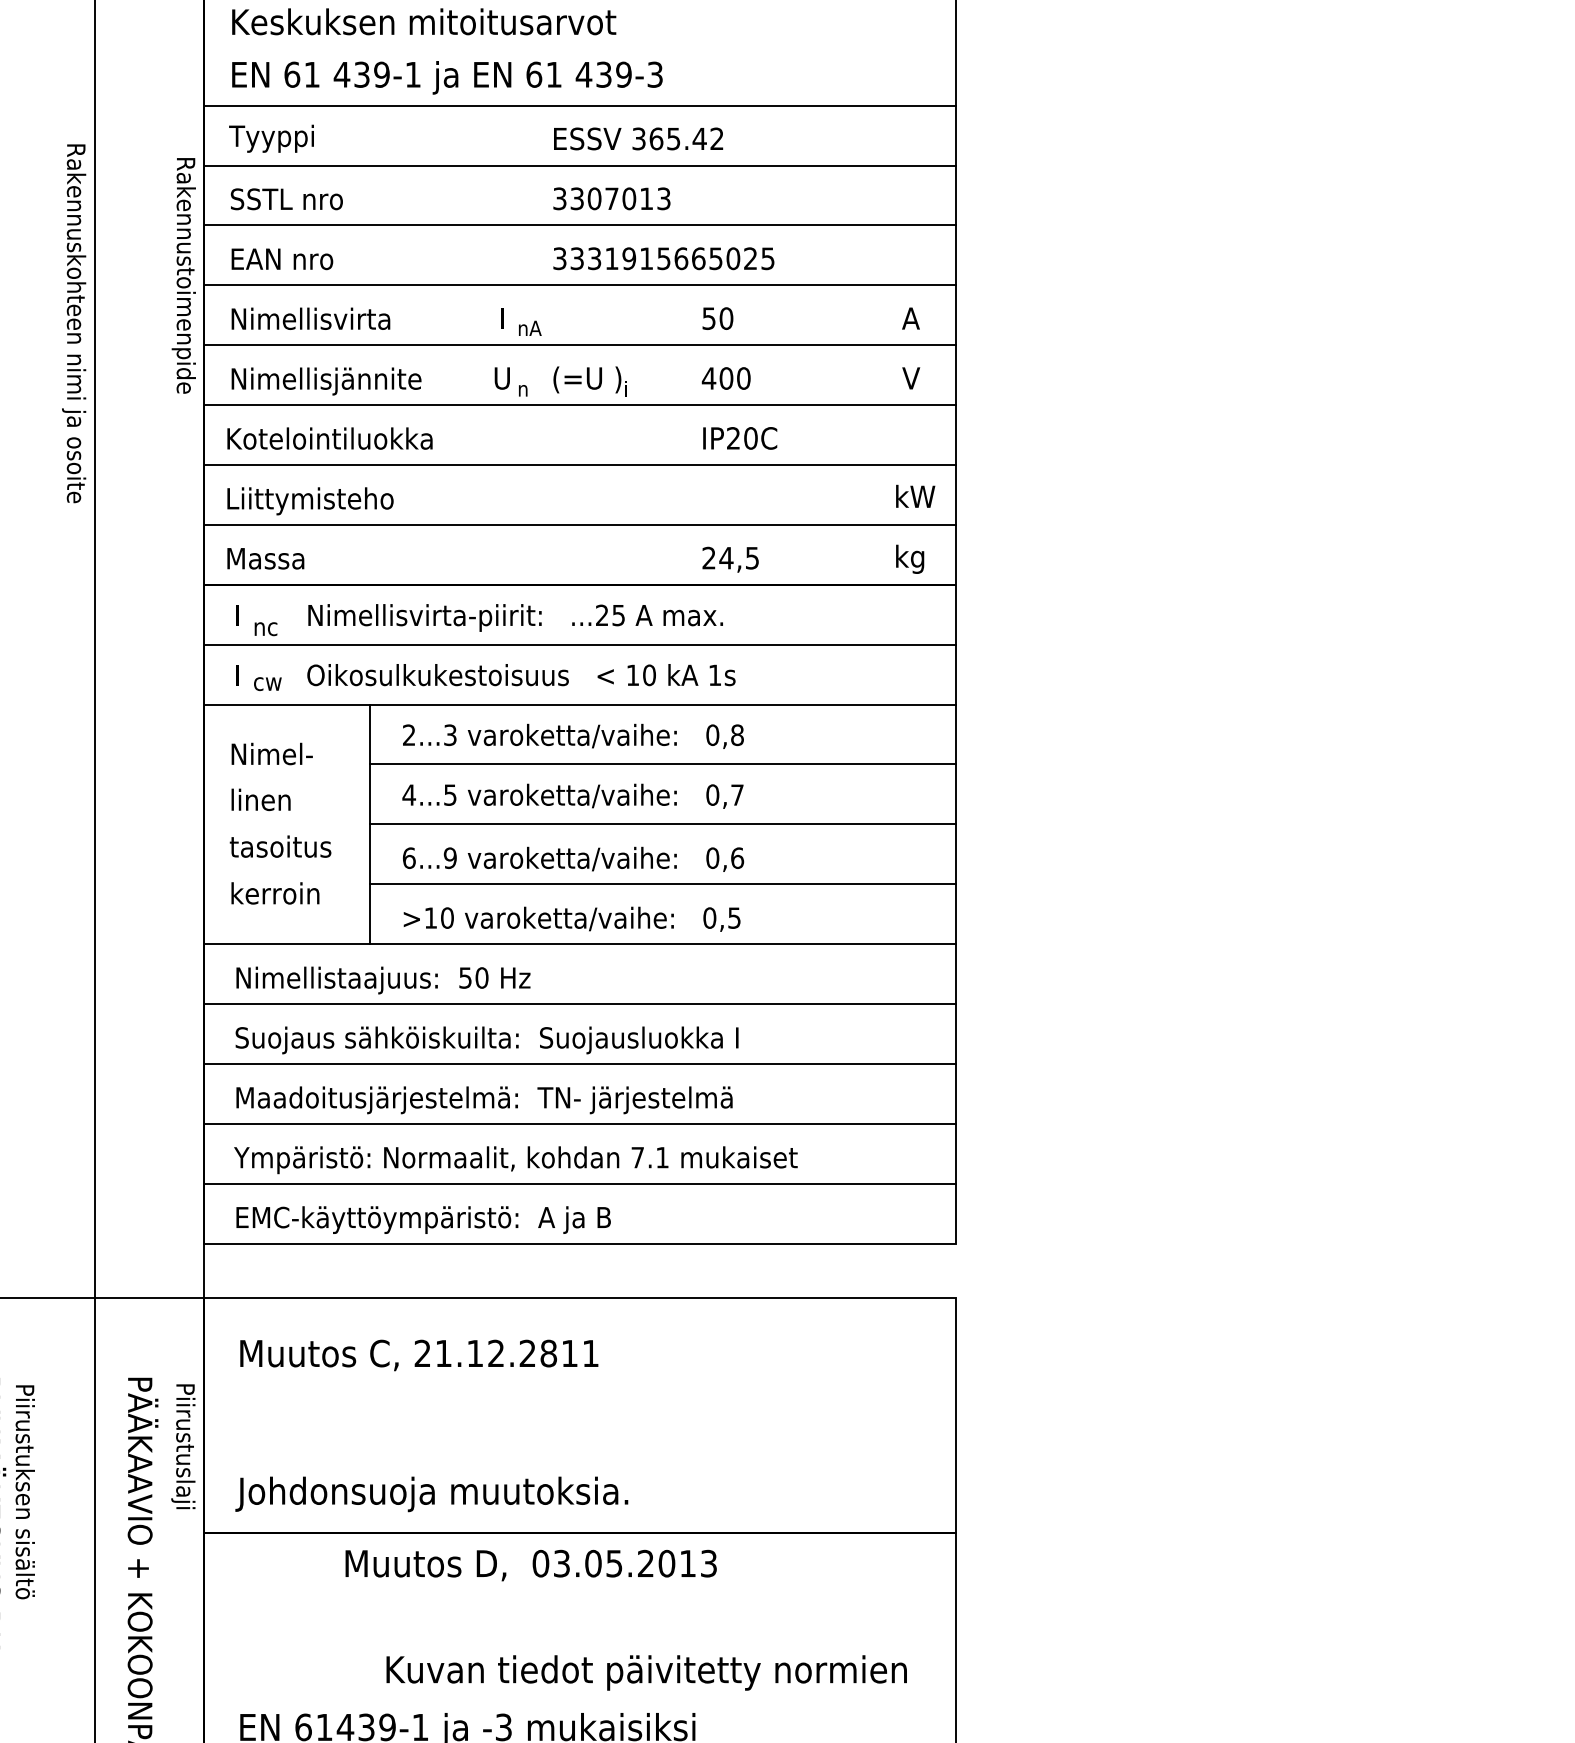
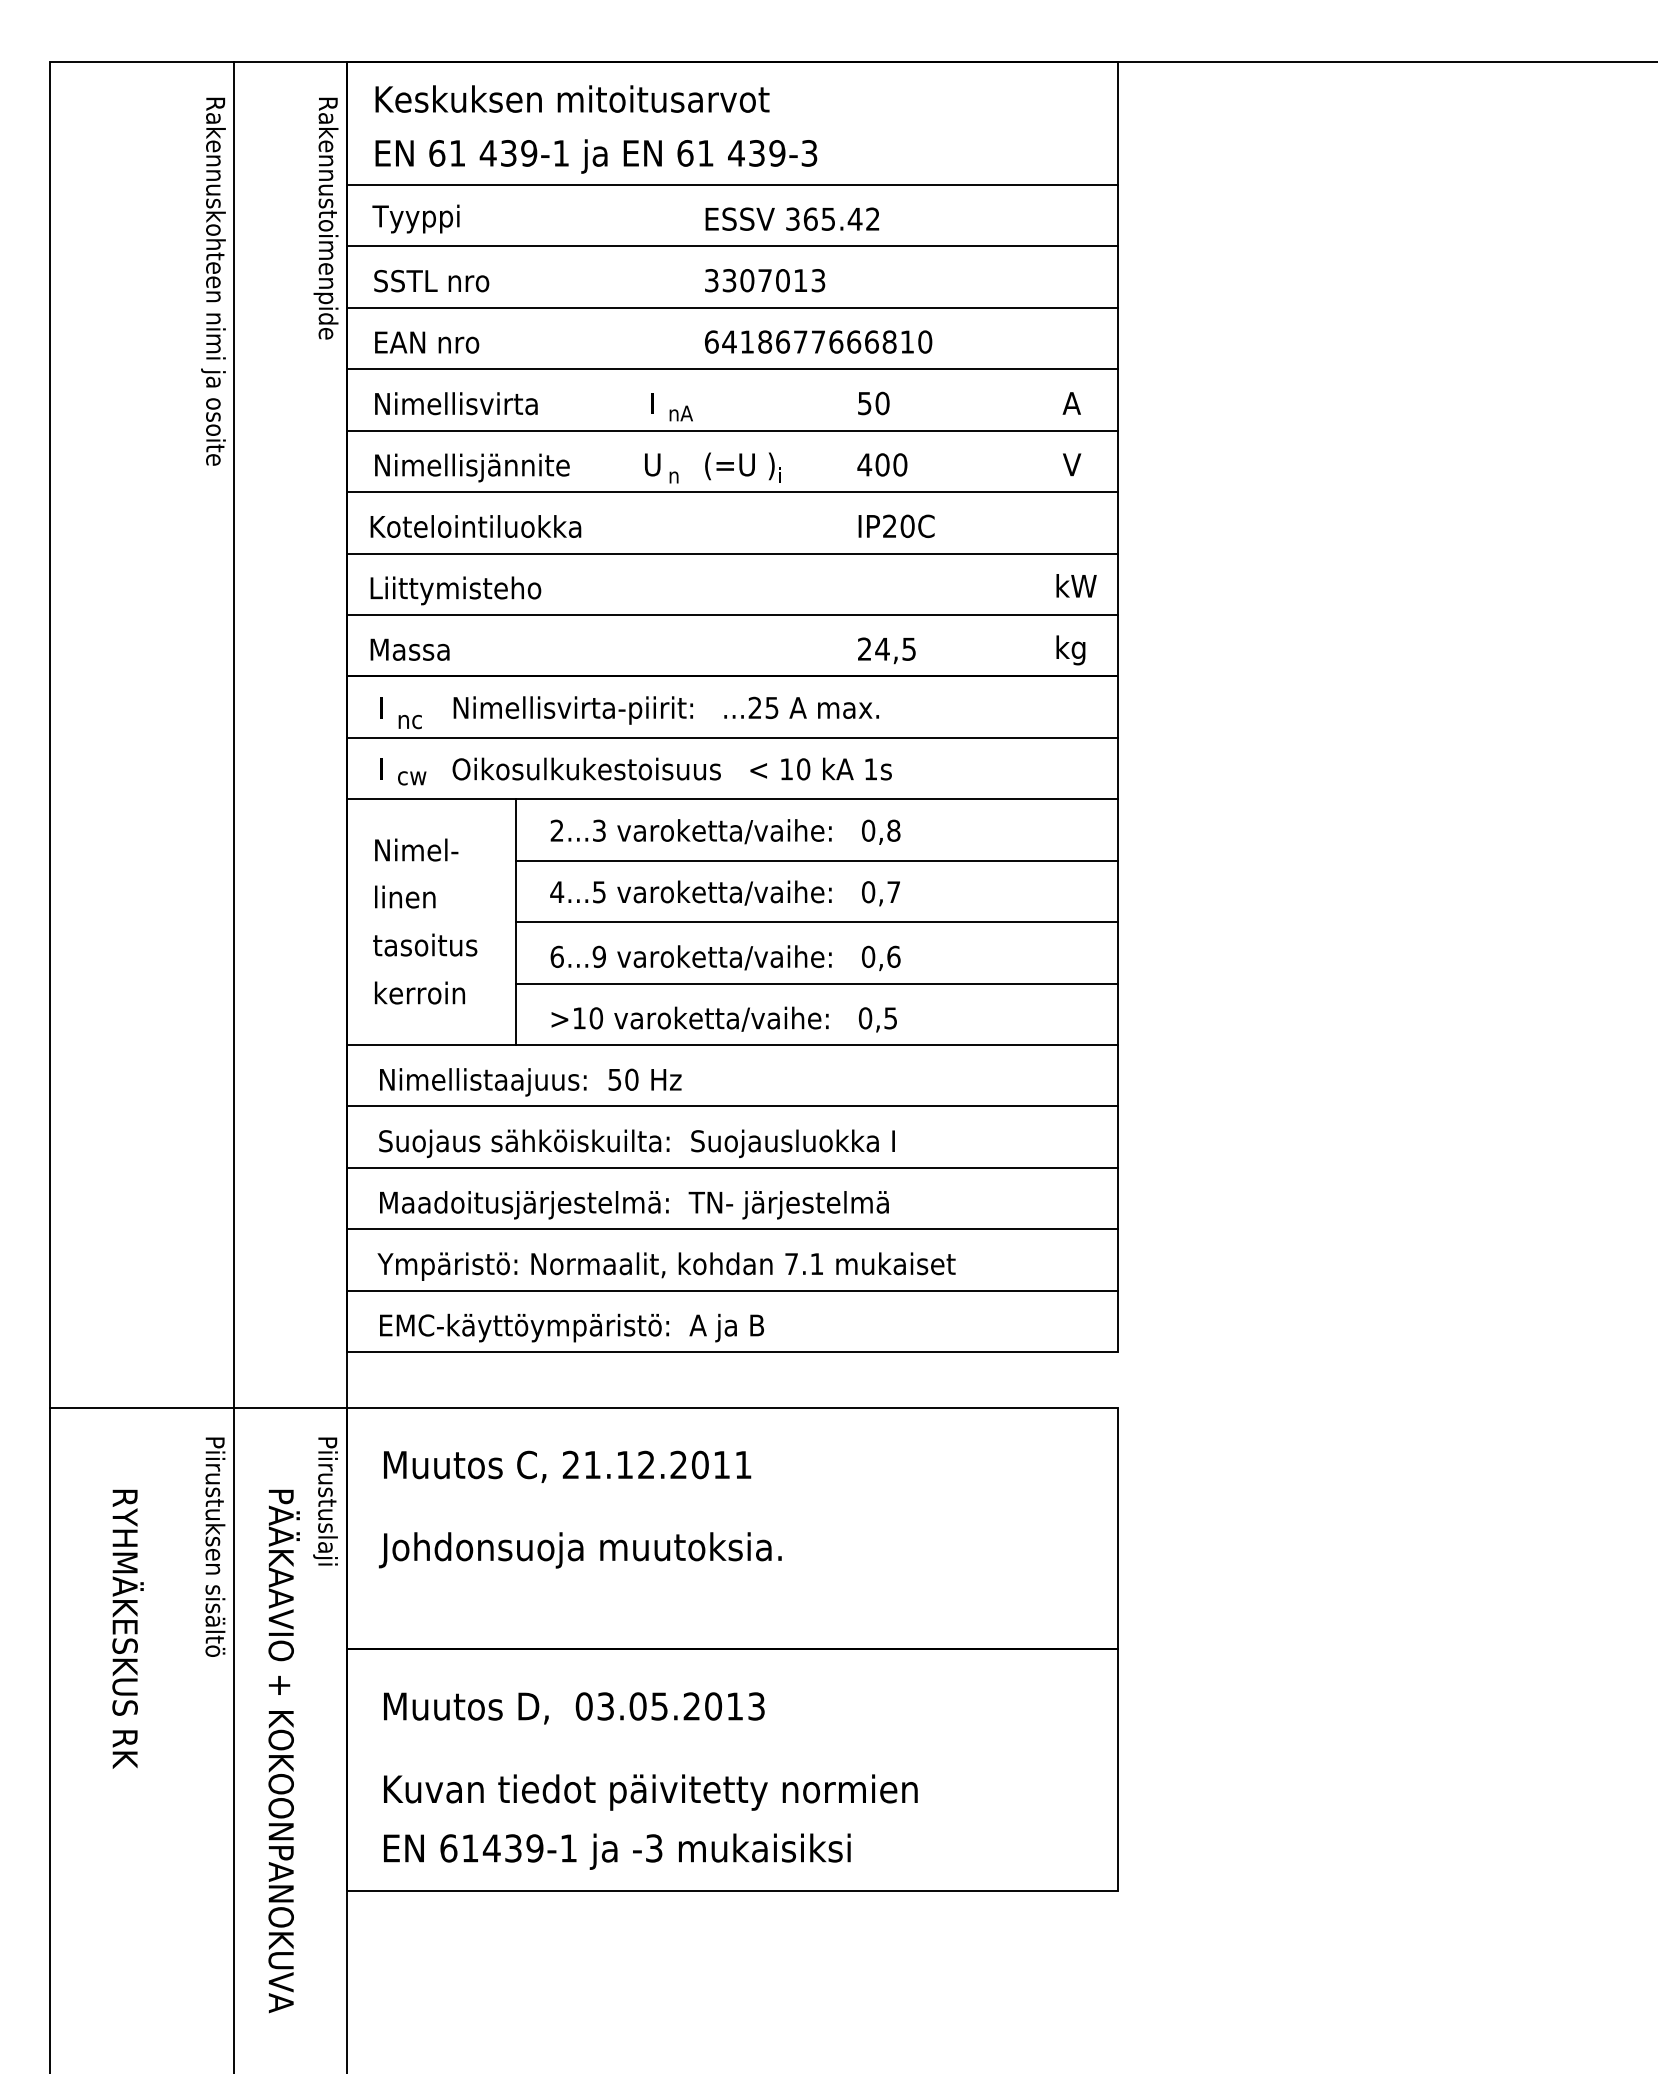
text: (664, 258) -> (818, 341), 3331915665025 -> 6418677666810
text: (183, 275) -> (325, 218), moved
text: (74, 323) -> (213, 281), moved
text: (547, 1353) -> (699, 1464), 21.12.2811 -> 21.12.2011
text: (183, 1446) -> (325, 1501), moved
text: (25, 1491) -> (215, 1546), moved
text: (430, 1494) -> (579, 1550), moved
text: (531, 1565) -> (574, 1708), moved
text: (646, 1672) -> (650, 1792), moved

